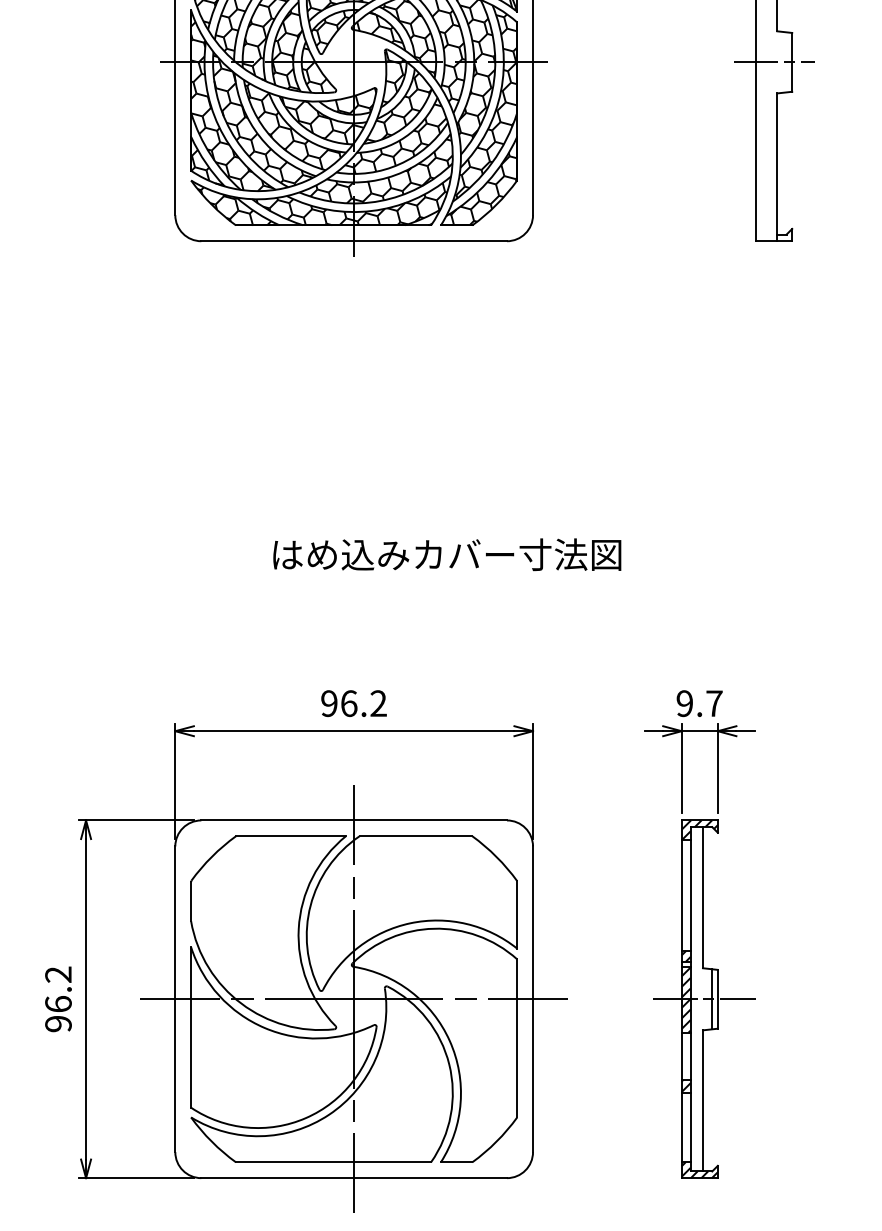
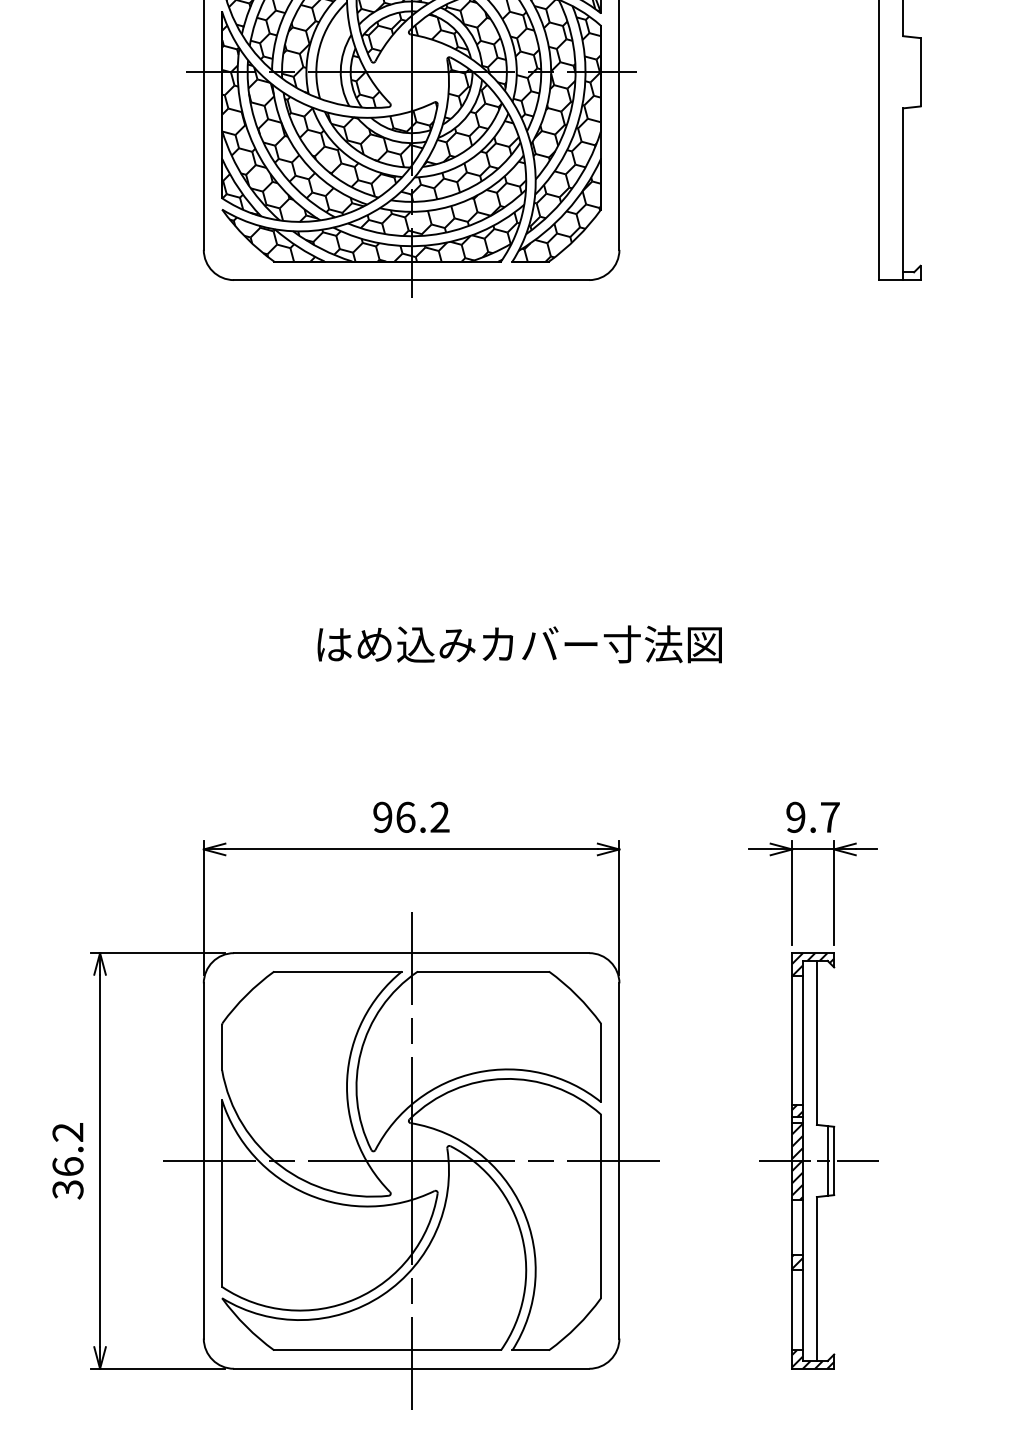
hatch: (286, 49) -> (332, 57), removed
line: (774, 62) -> (899, 72), removed
text: (58, 1023) -> (67, 1189), 96.2 -> 36.2

